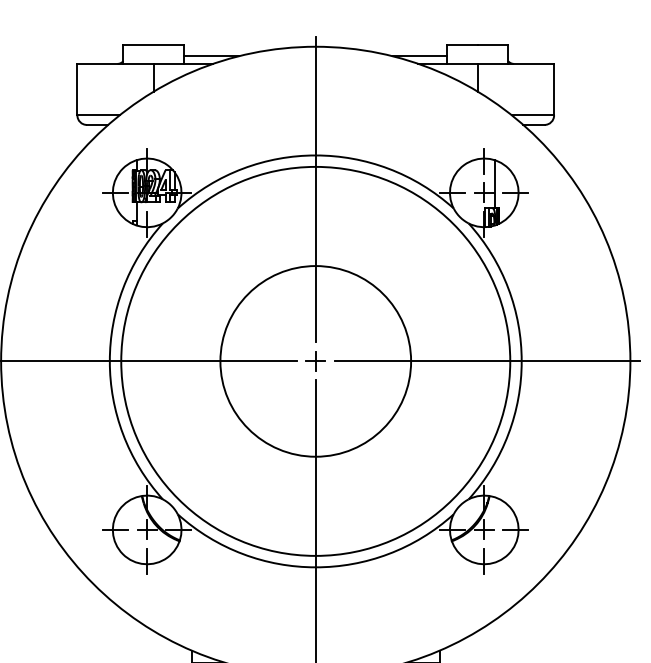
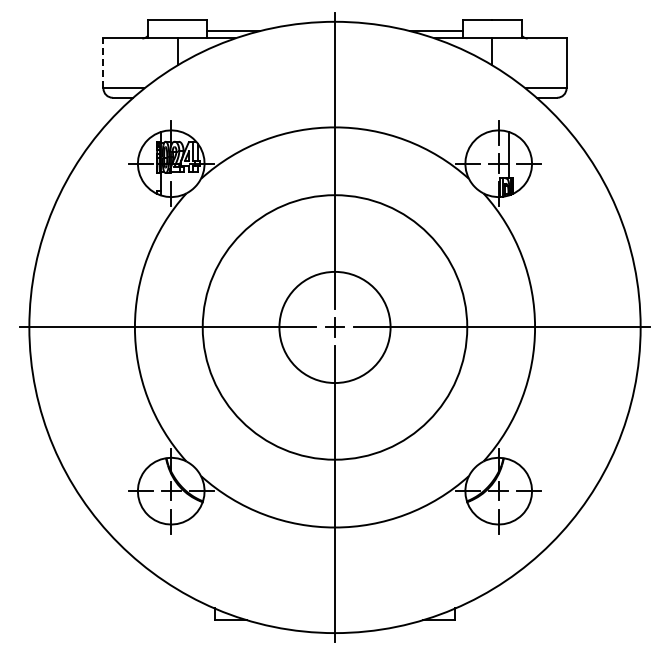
line: (77, 89) -> (103, 63), solid -> dashed
circle: (315, 361) -> (334, 327), size x0.6
circle: (315, 361) -> (334, 327), size x0.7

